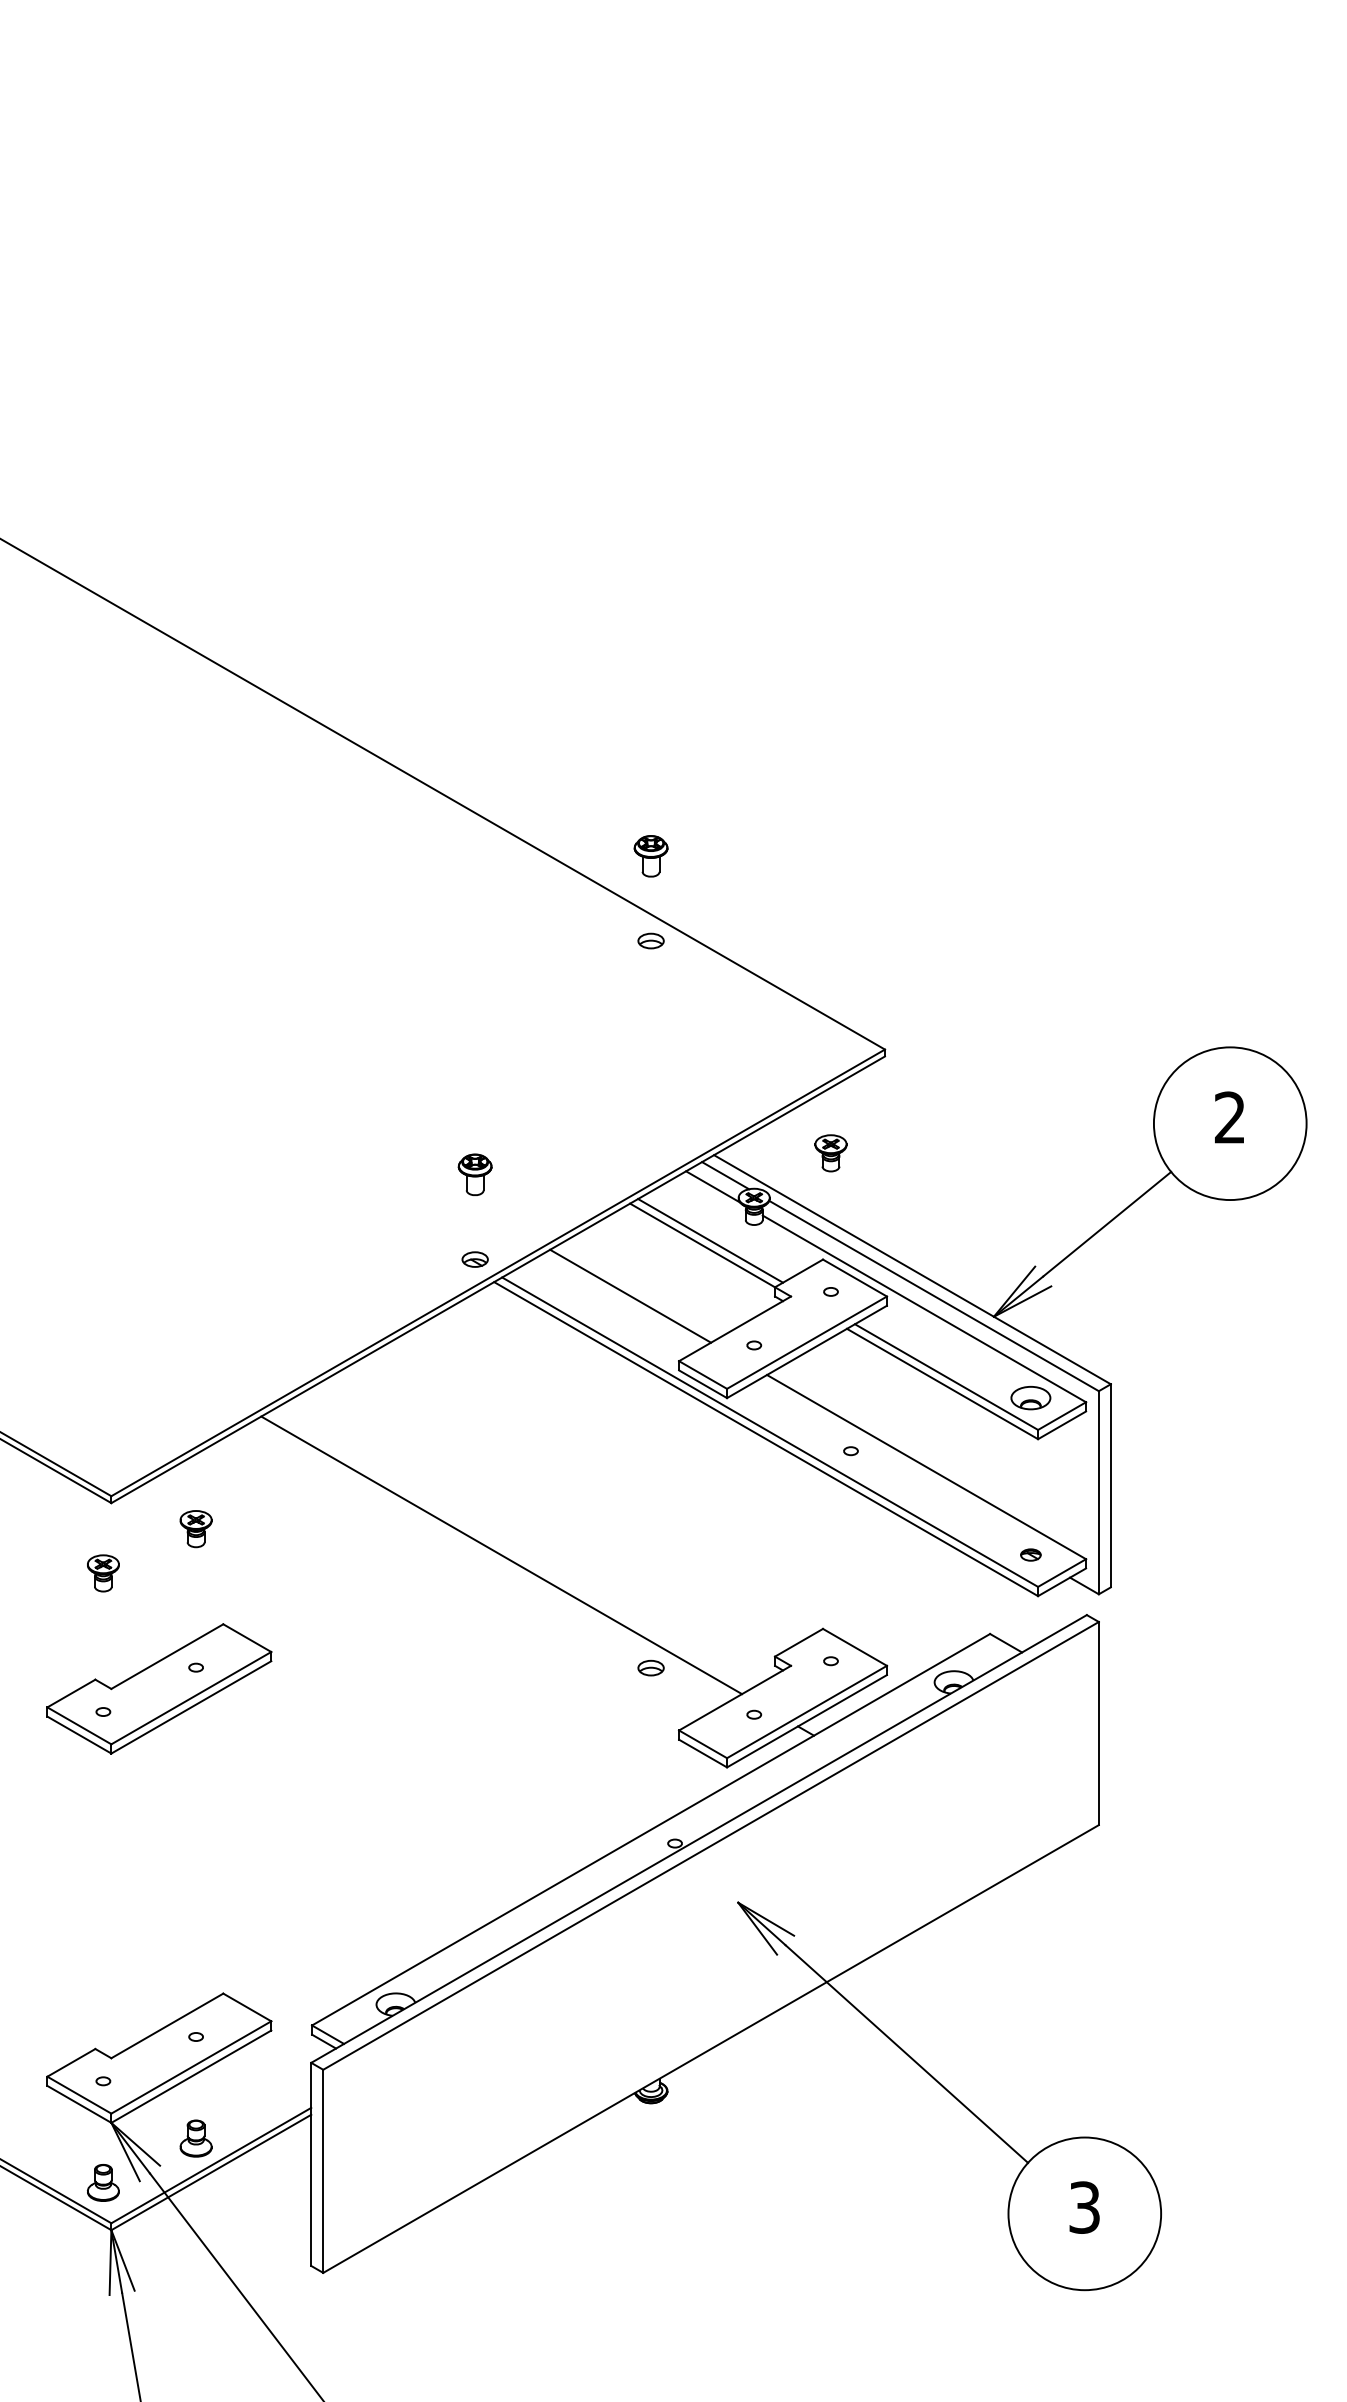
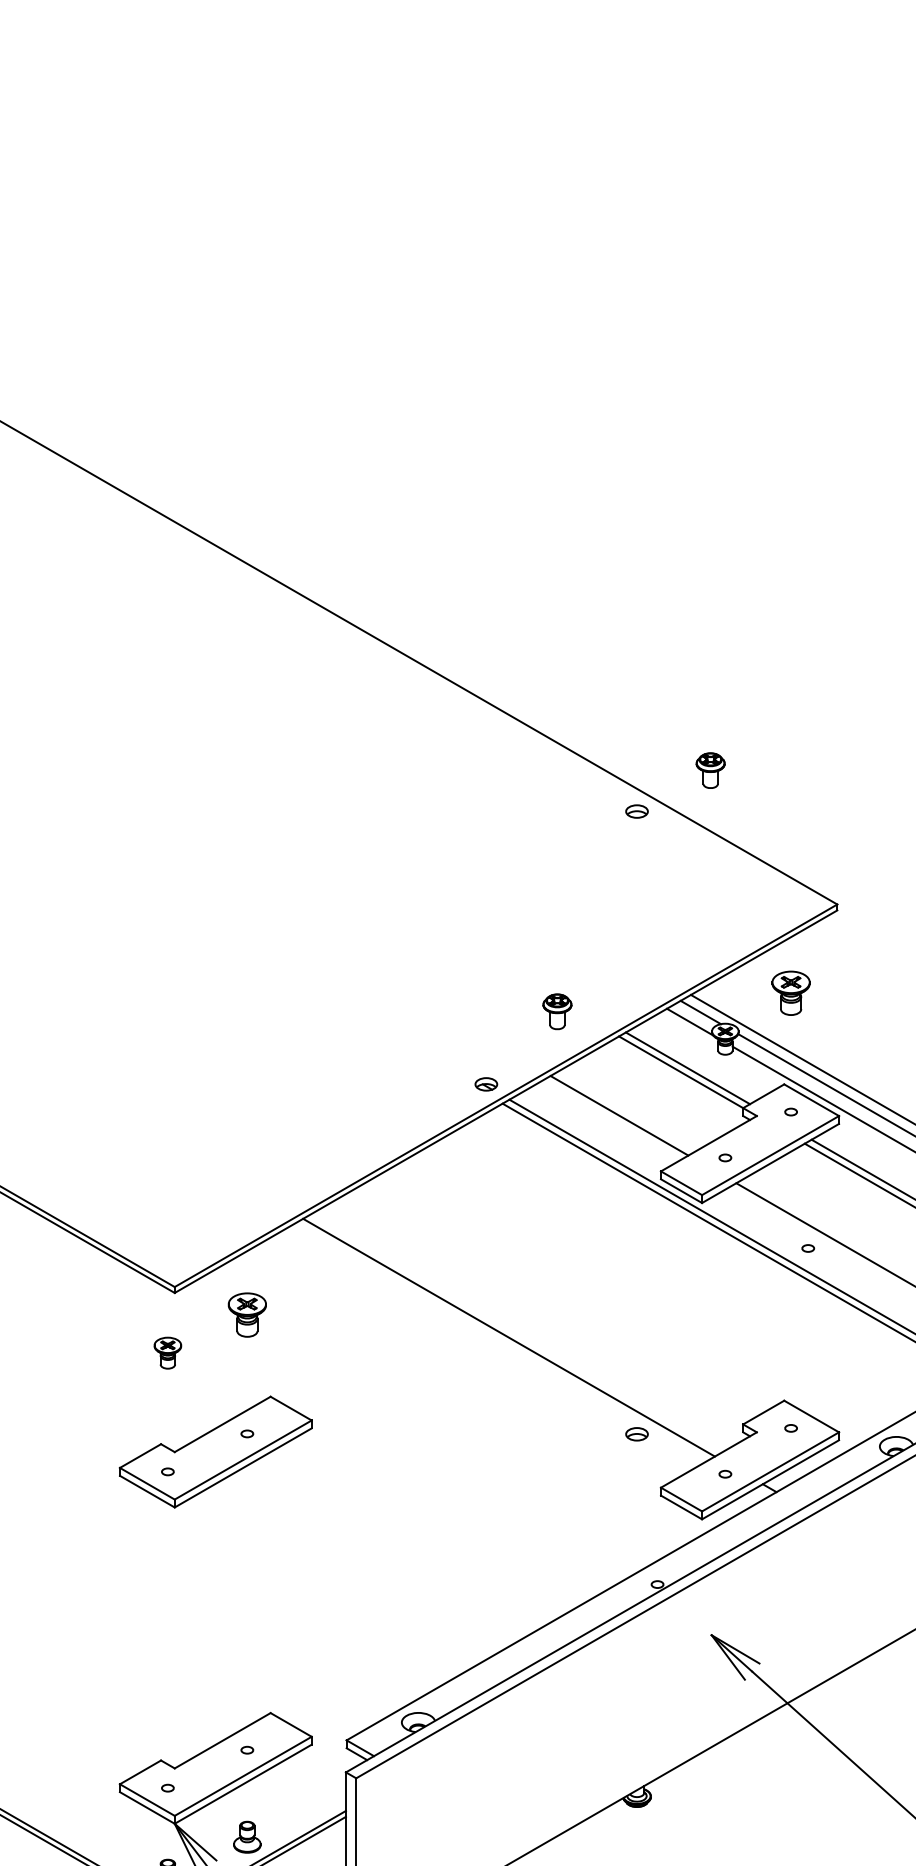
part: (650, 856) -> (710, 770), moved
part: (830, 1153) -> (790, 993), size x1.4
part: (474, 1174) -> (556, 1011), moved
part: (195, 1529) -> (246, 1315), size x1.4

